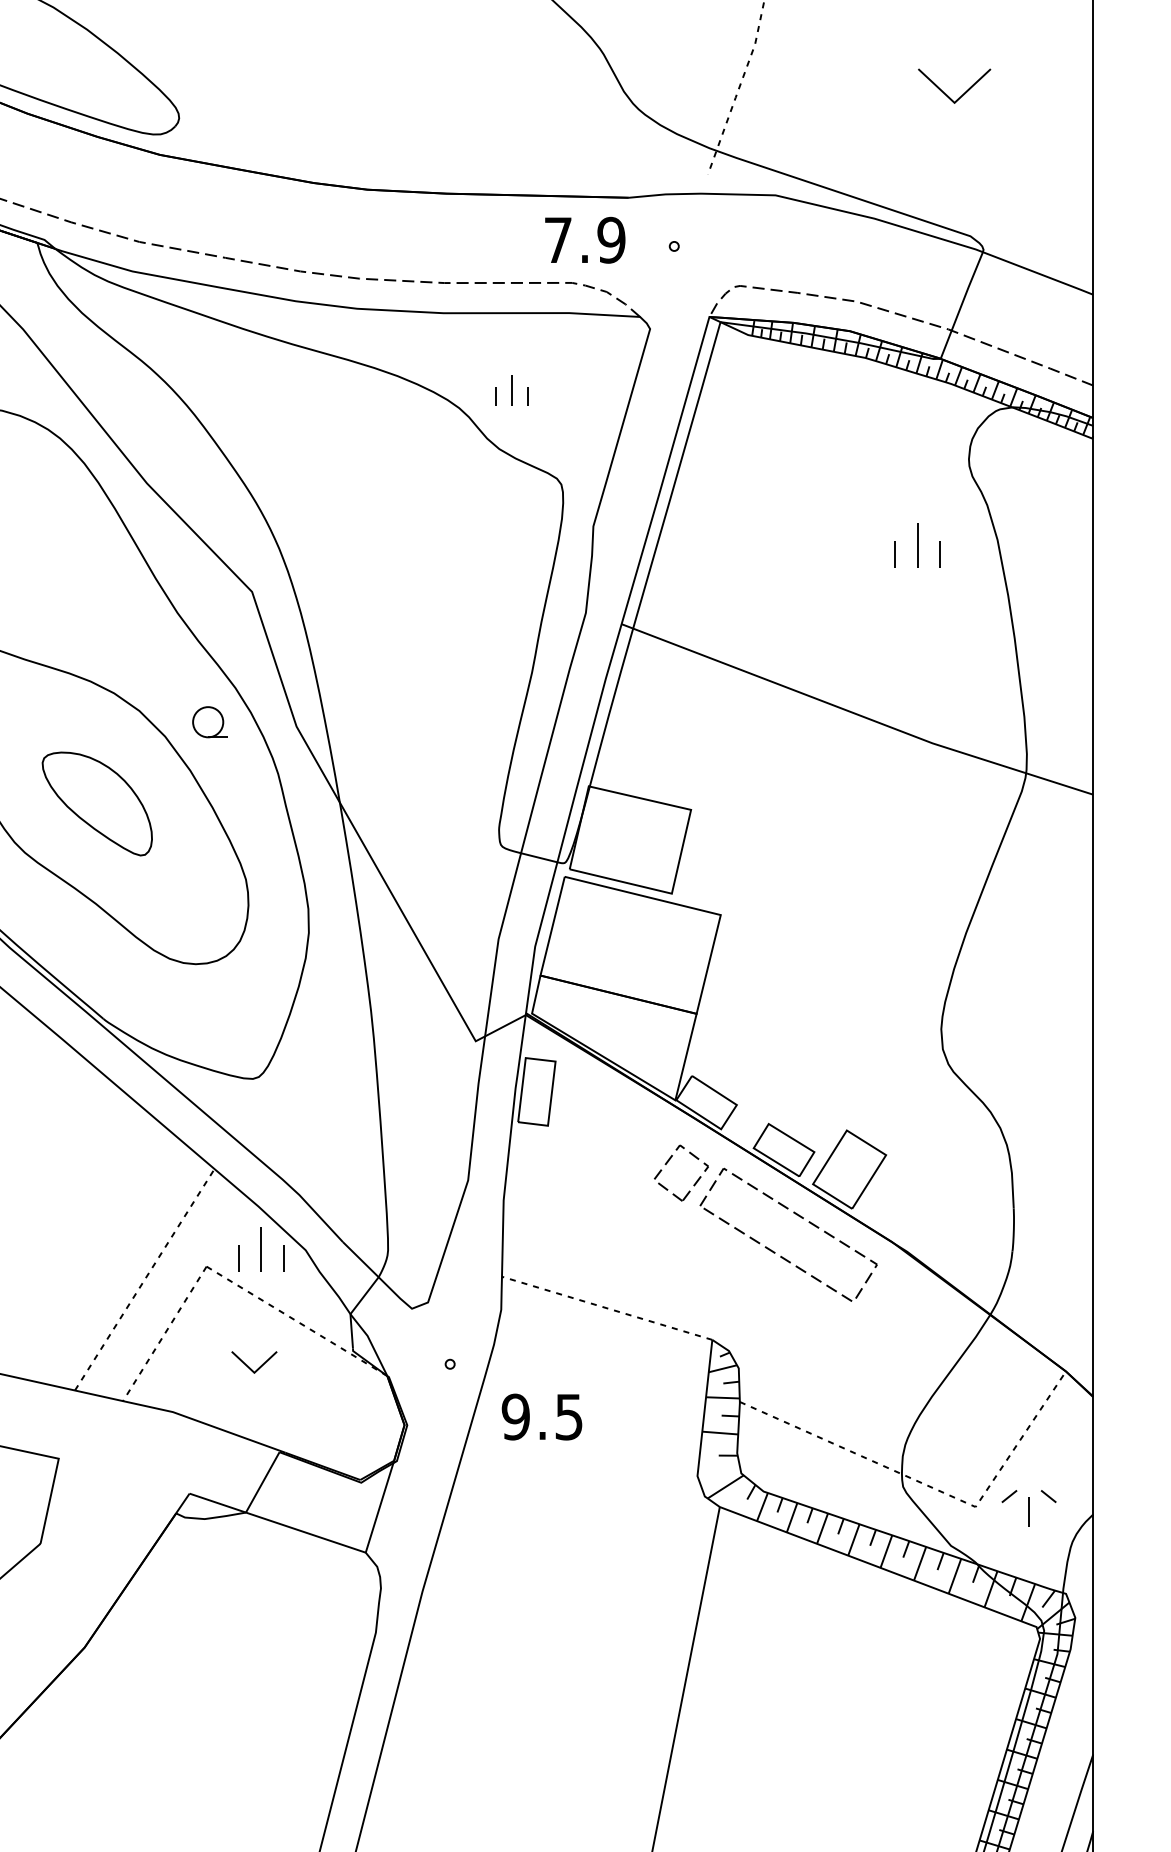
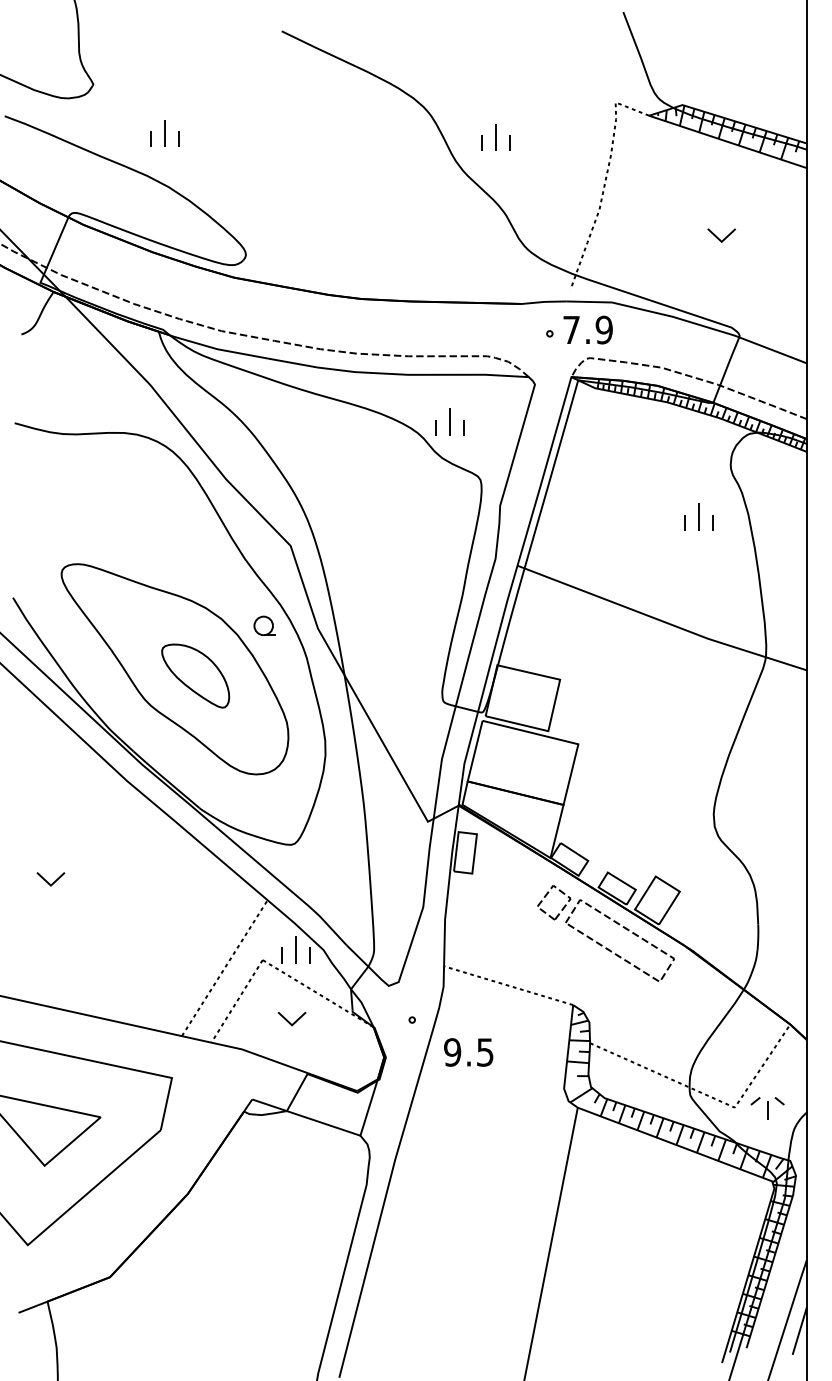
part: (953, 86) -> (721, 235), size x0.62
text: (584, 239) -> (587, 329), moved
part: (510, 389) -> (449, 421), size x1.43

